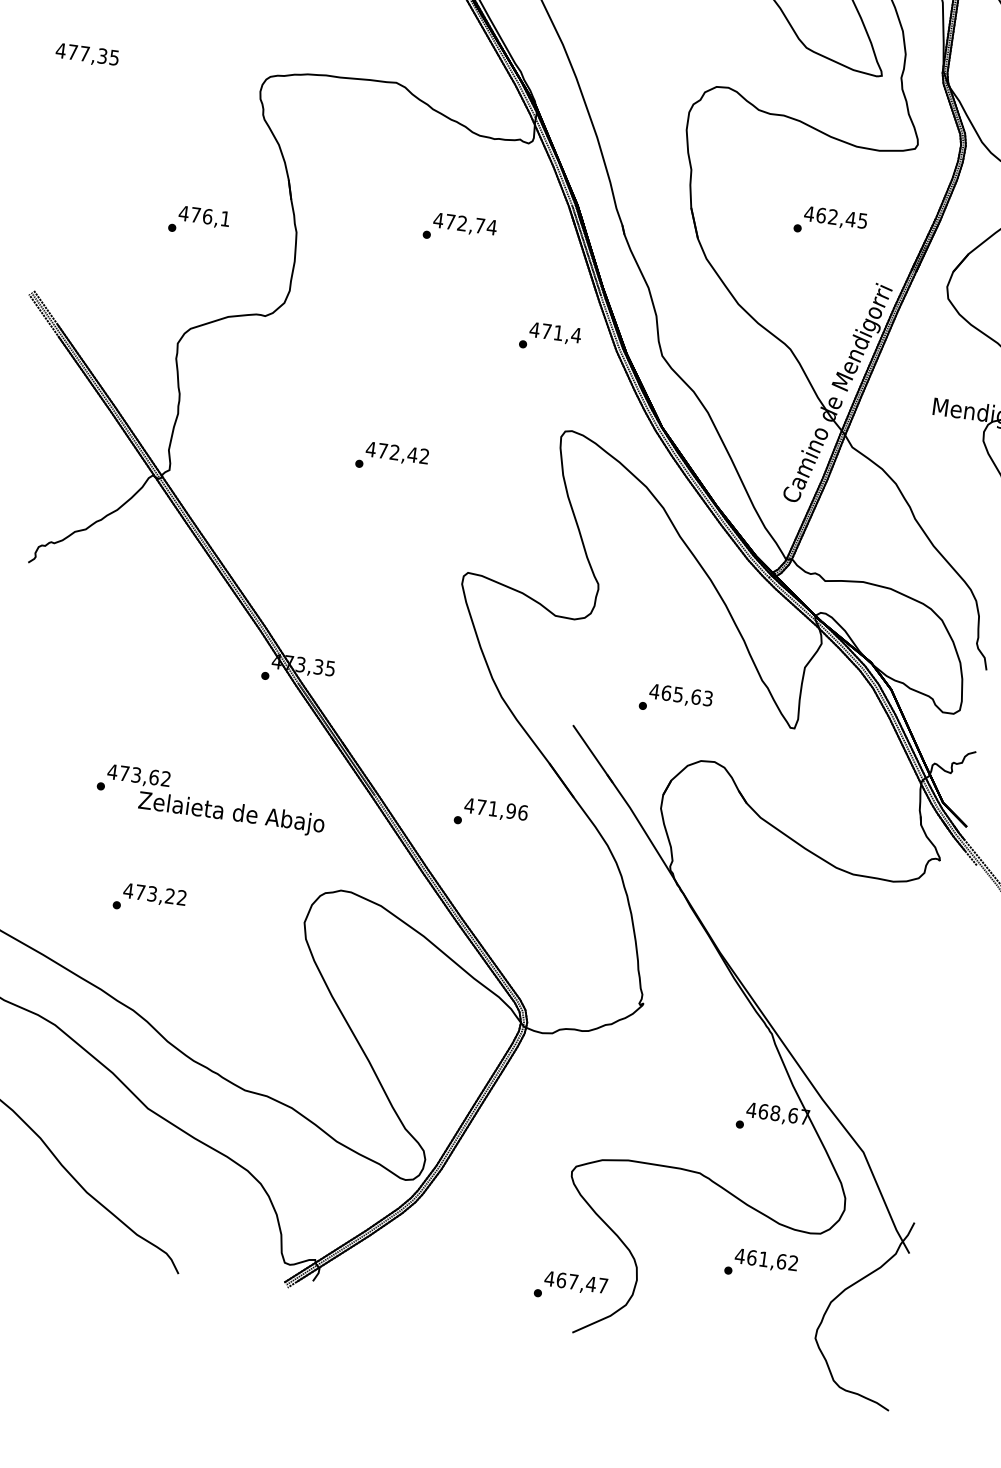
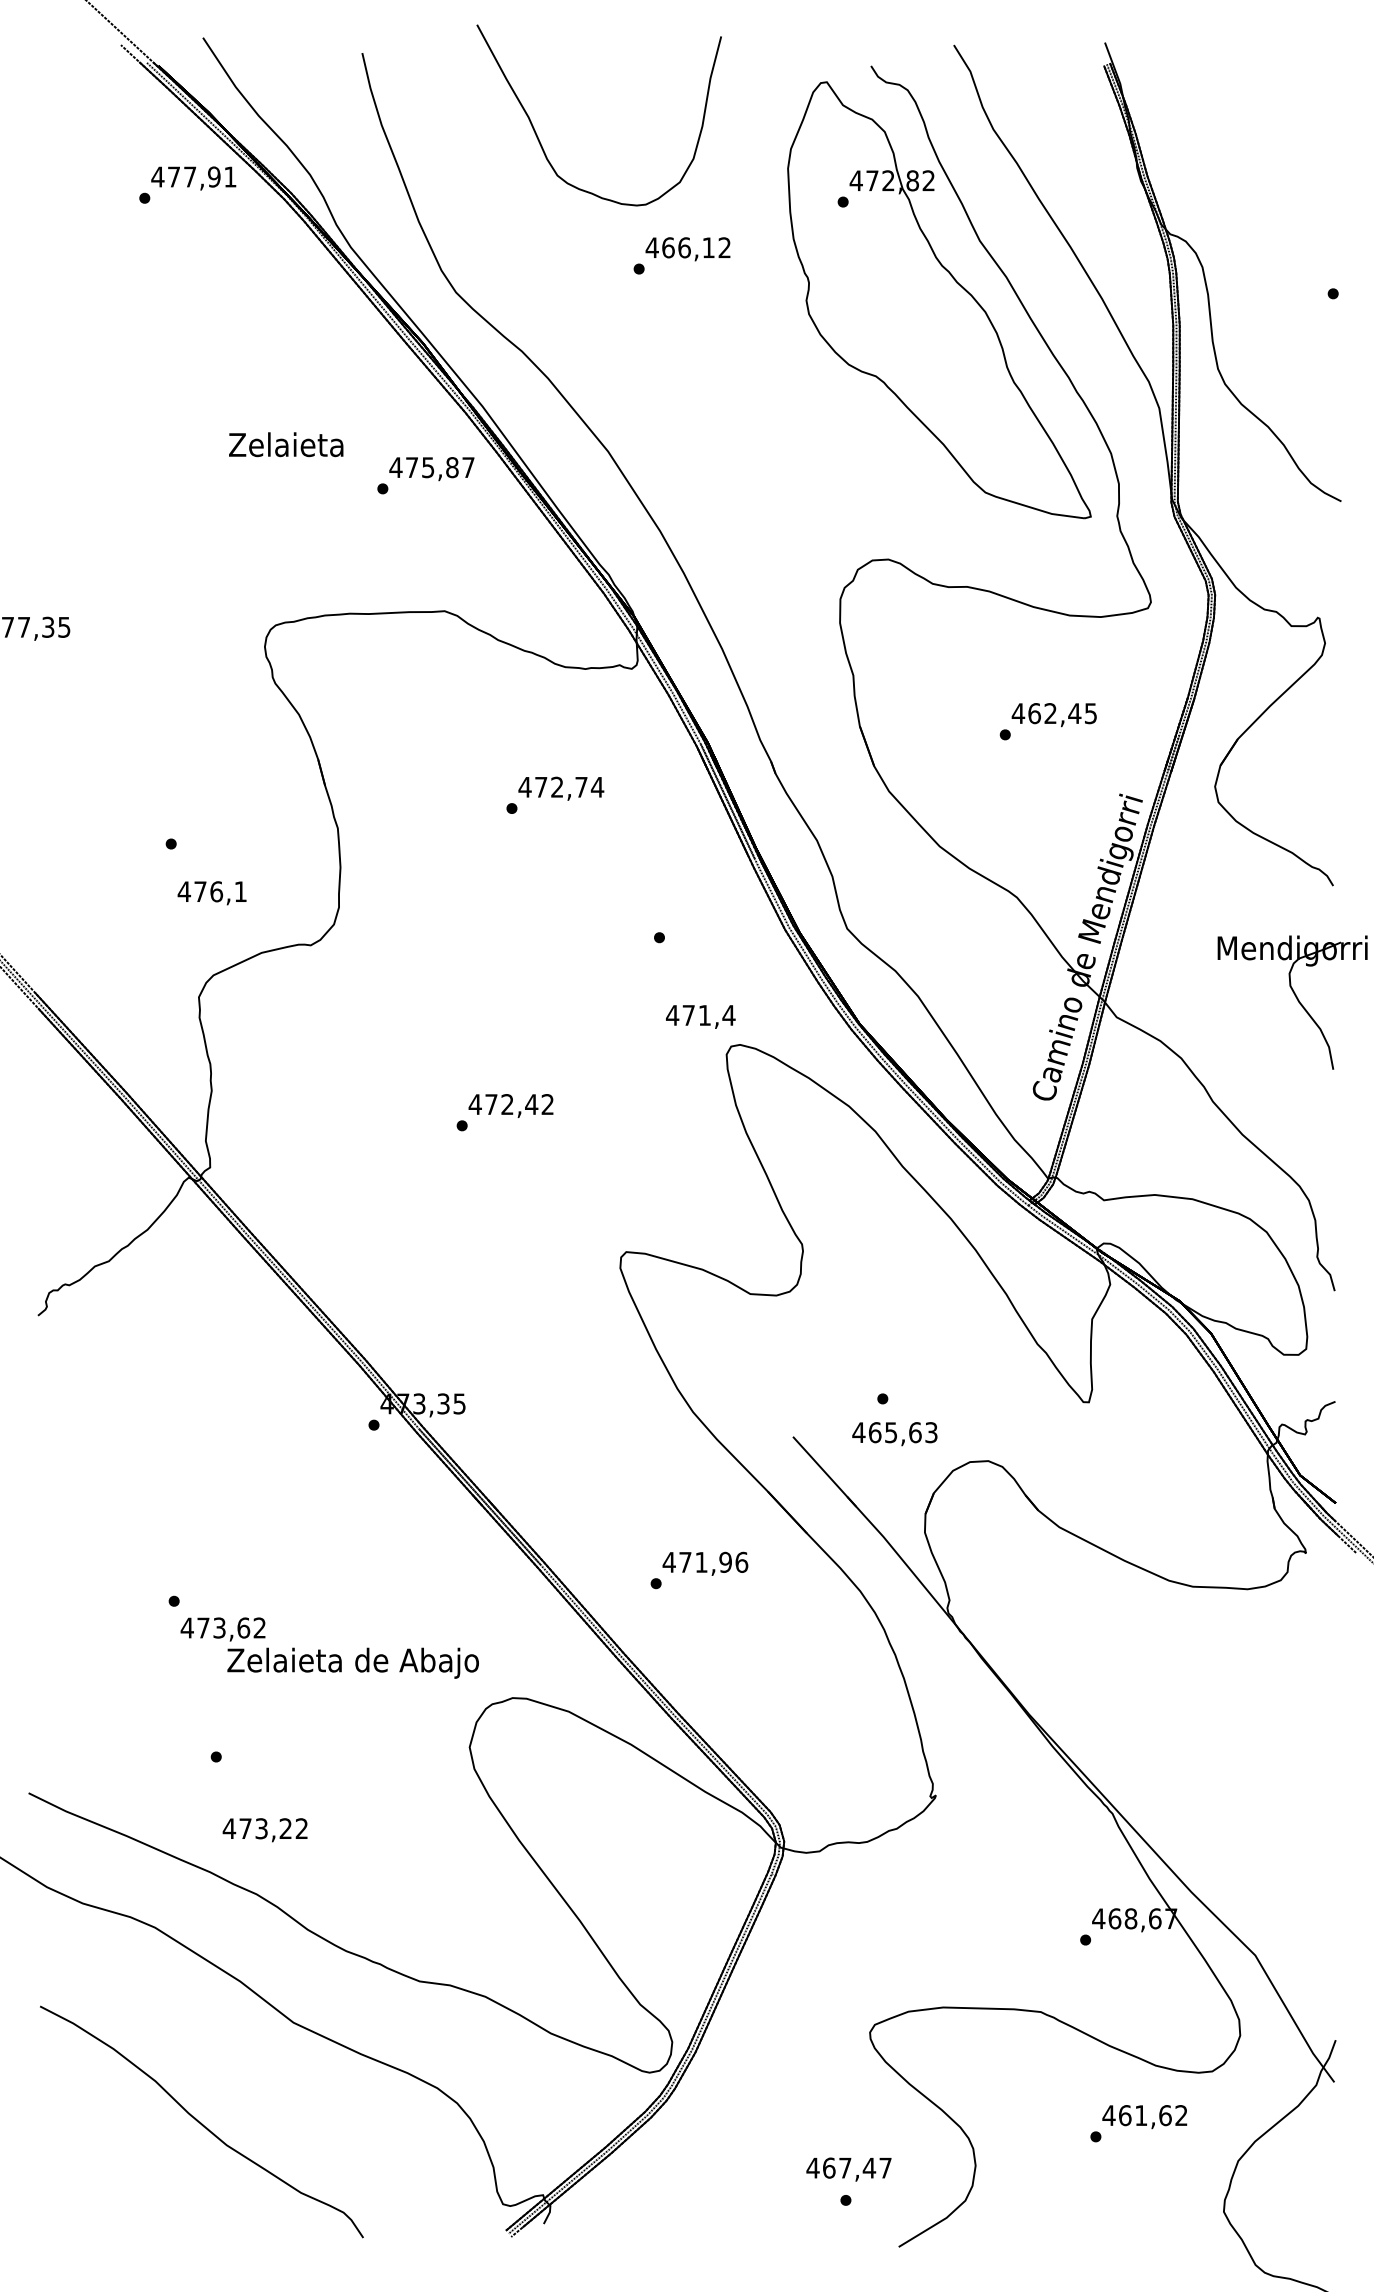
text: (203, 217) -> (211, 893), moved
text: (555, 333) -> (700, 1016), moved
text: (680, 696) -> (894, 1434), moved
text: (215, 800) -> (329, 1647), moved
text: (154, 895) -> (264, 1830), moved
text: (575, 1283) -> (848, 2169), moved

